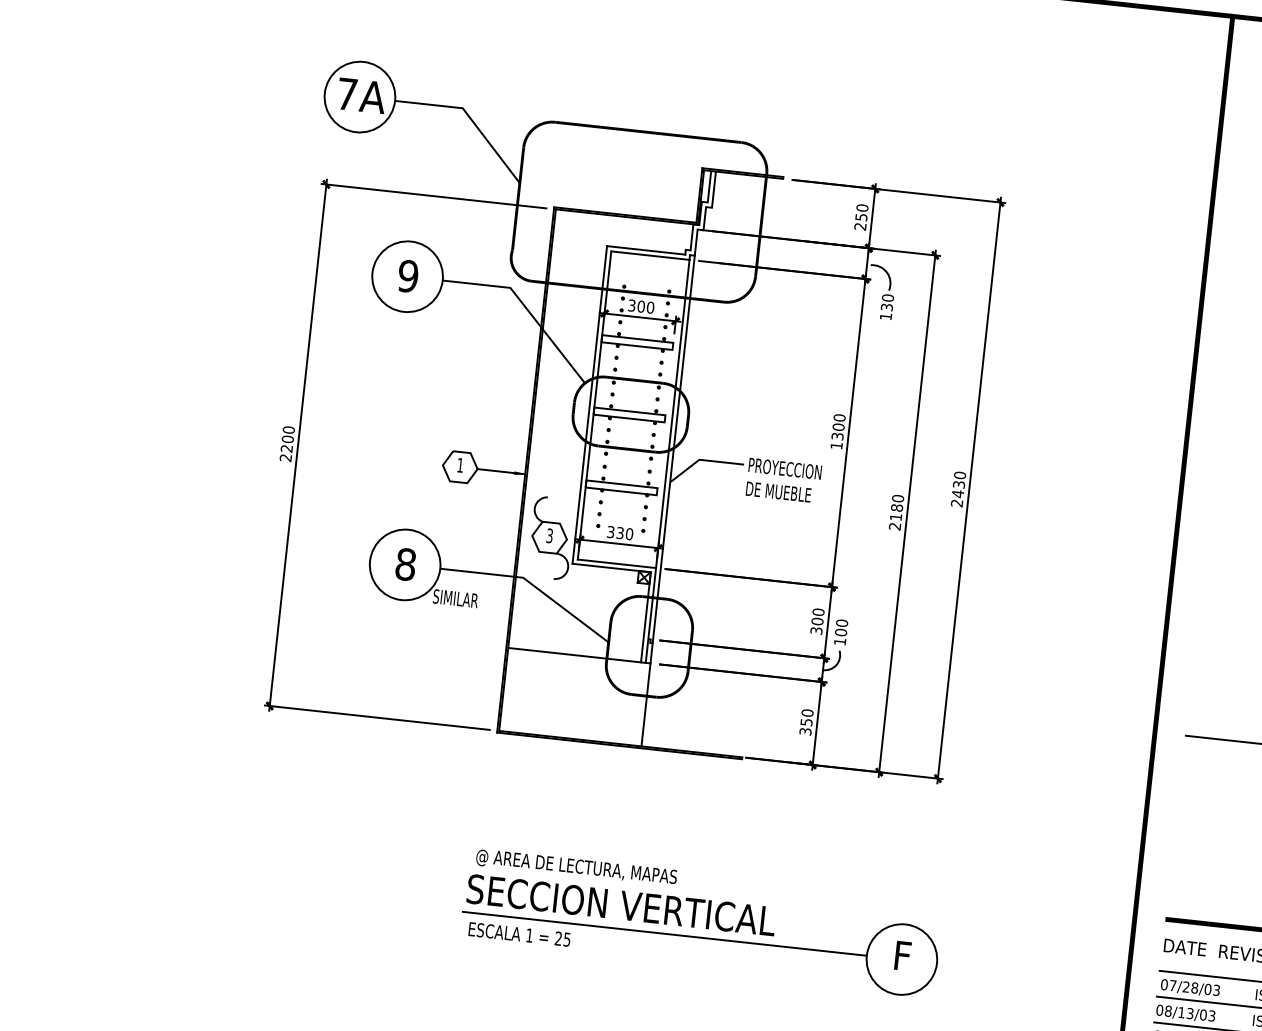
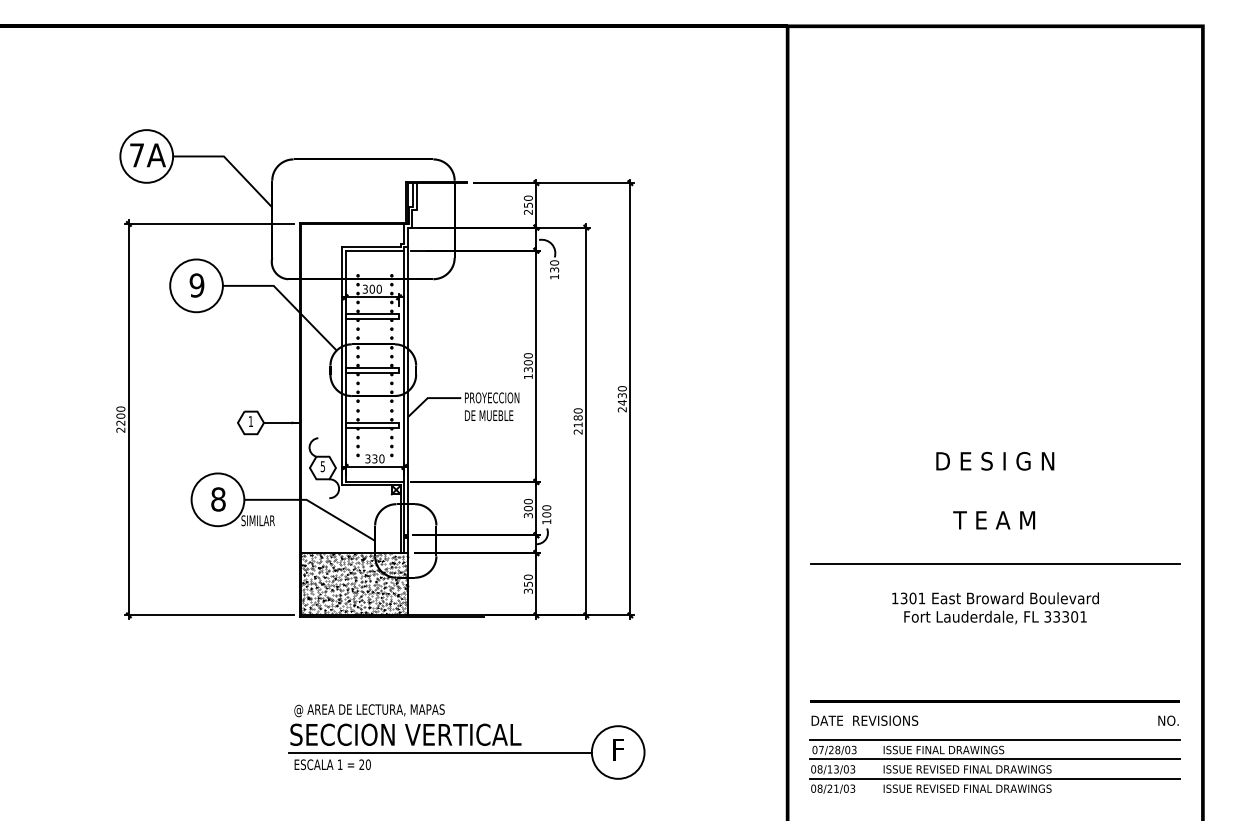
text: (549, 535) -> (322, 466), 3 -> 5
hatch: (574, 697) -> (354, 584), added
text: (566, 939) -> (367, 764), 25 -> 20

